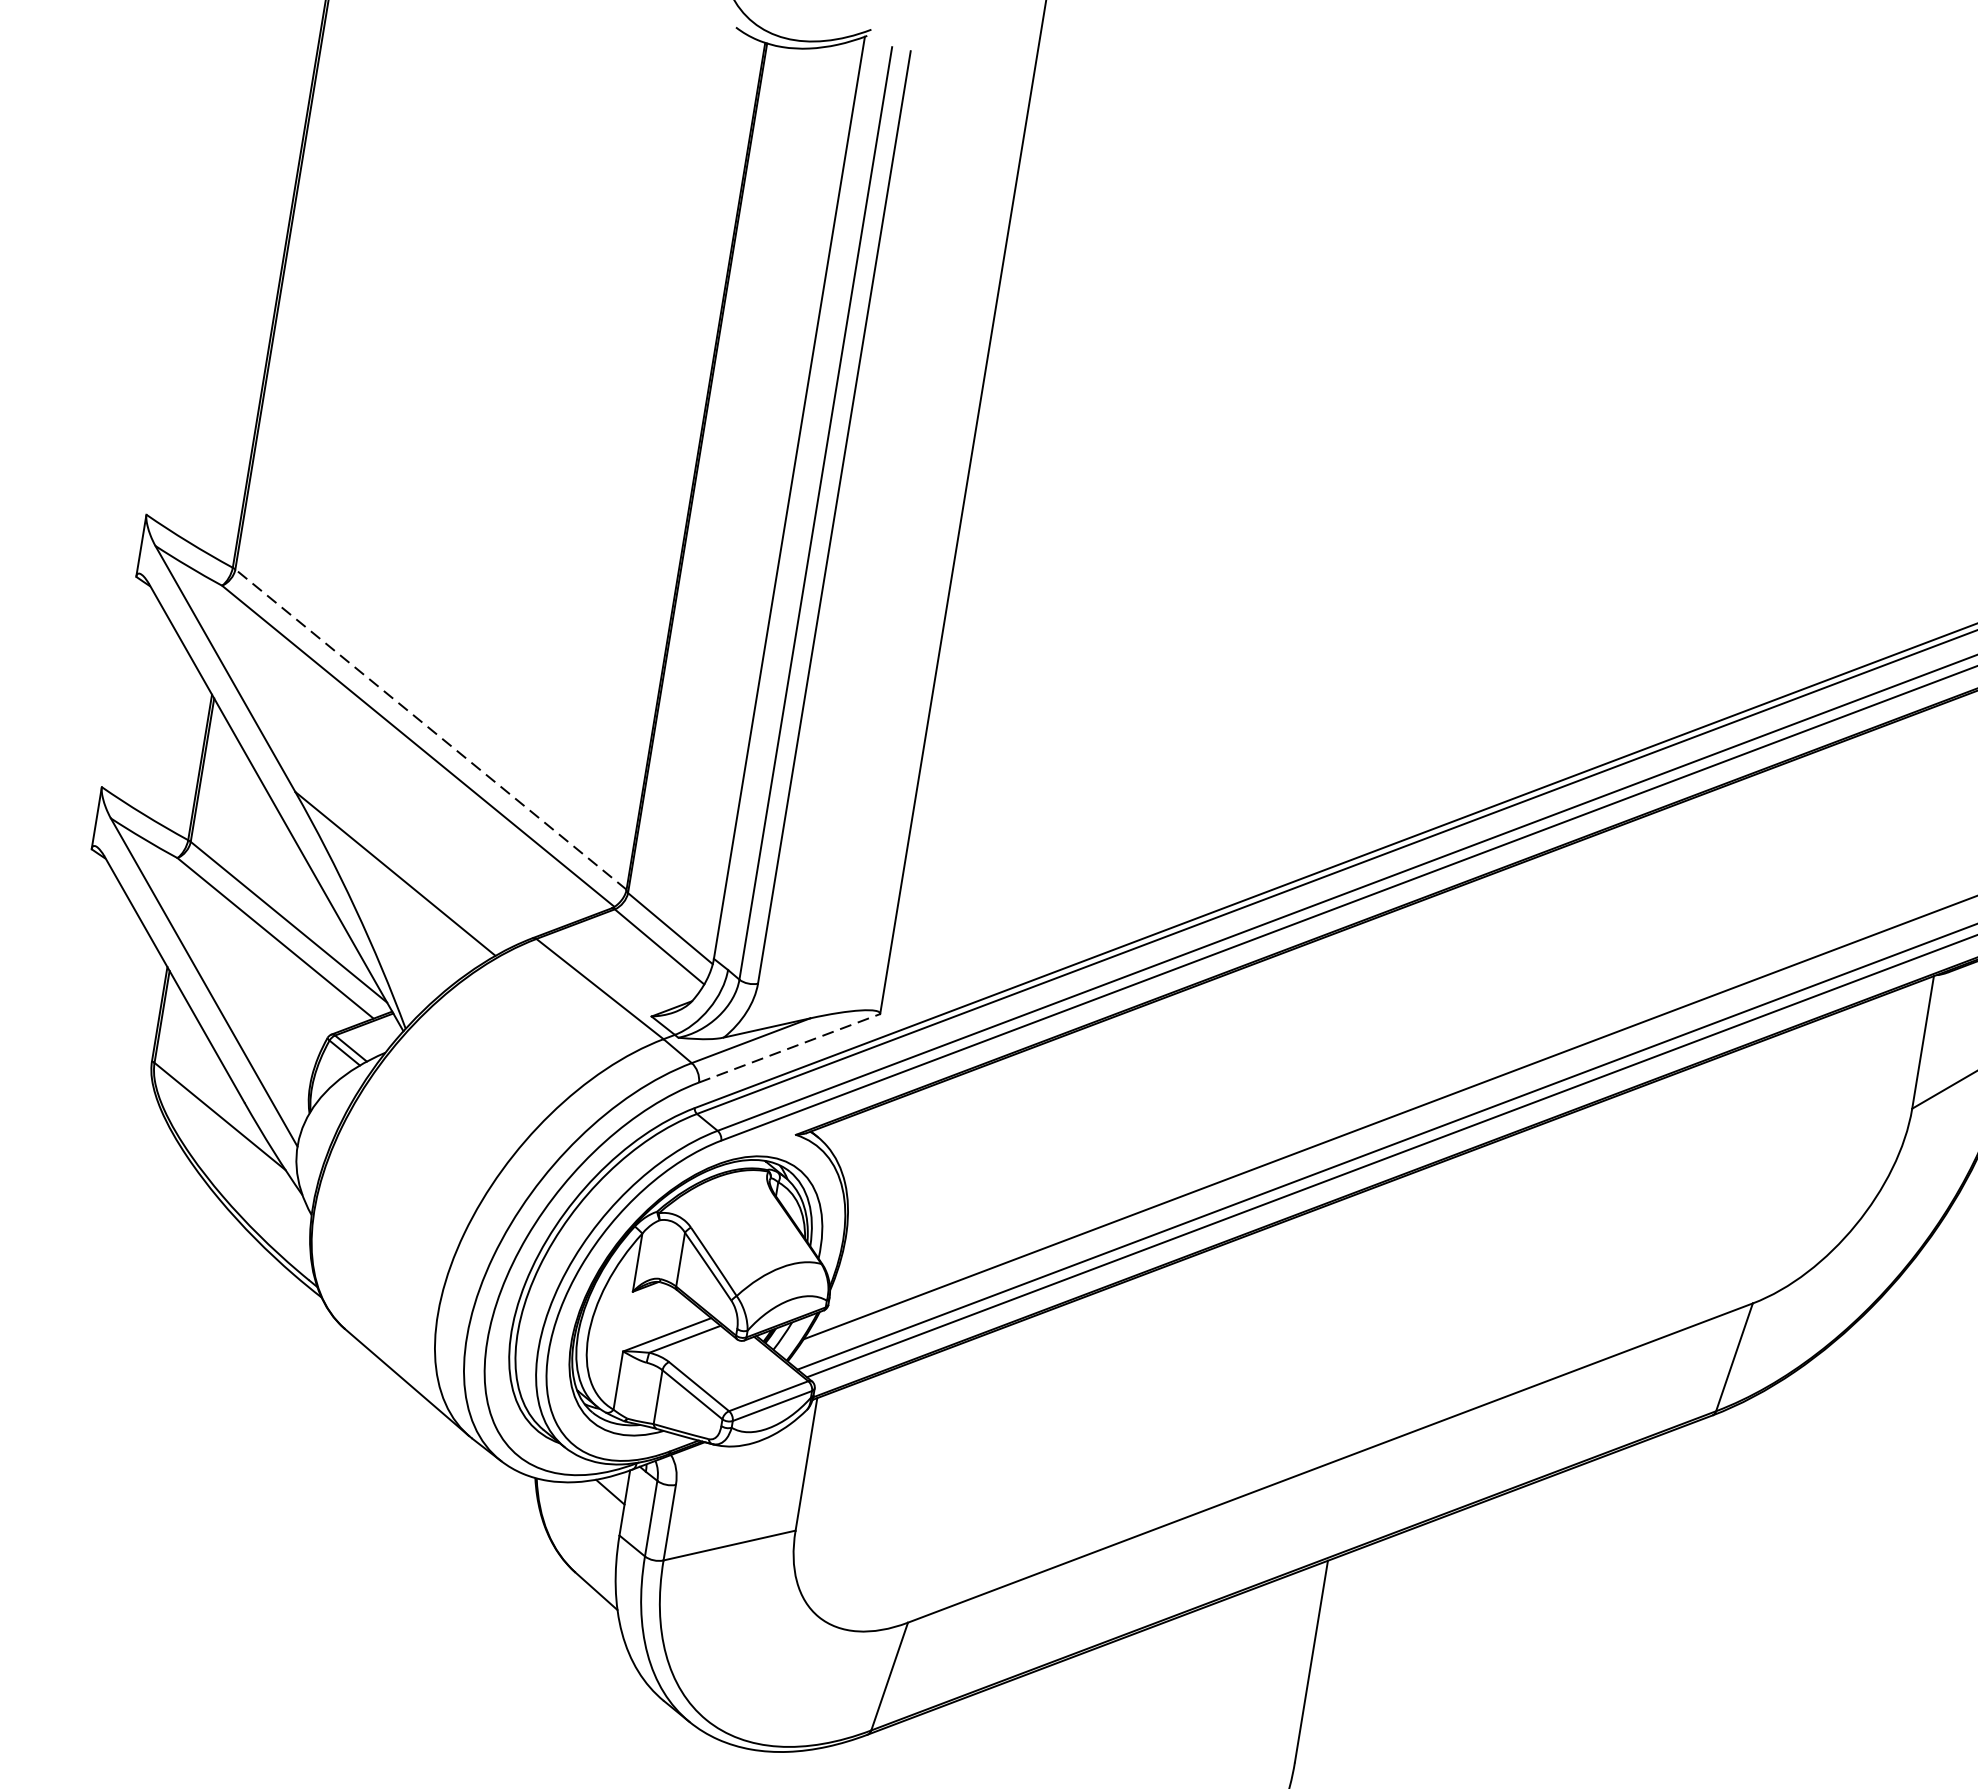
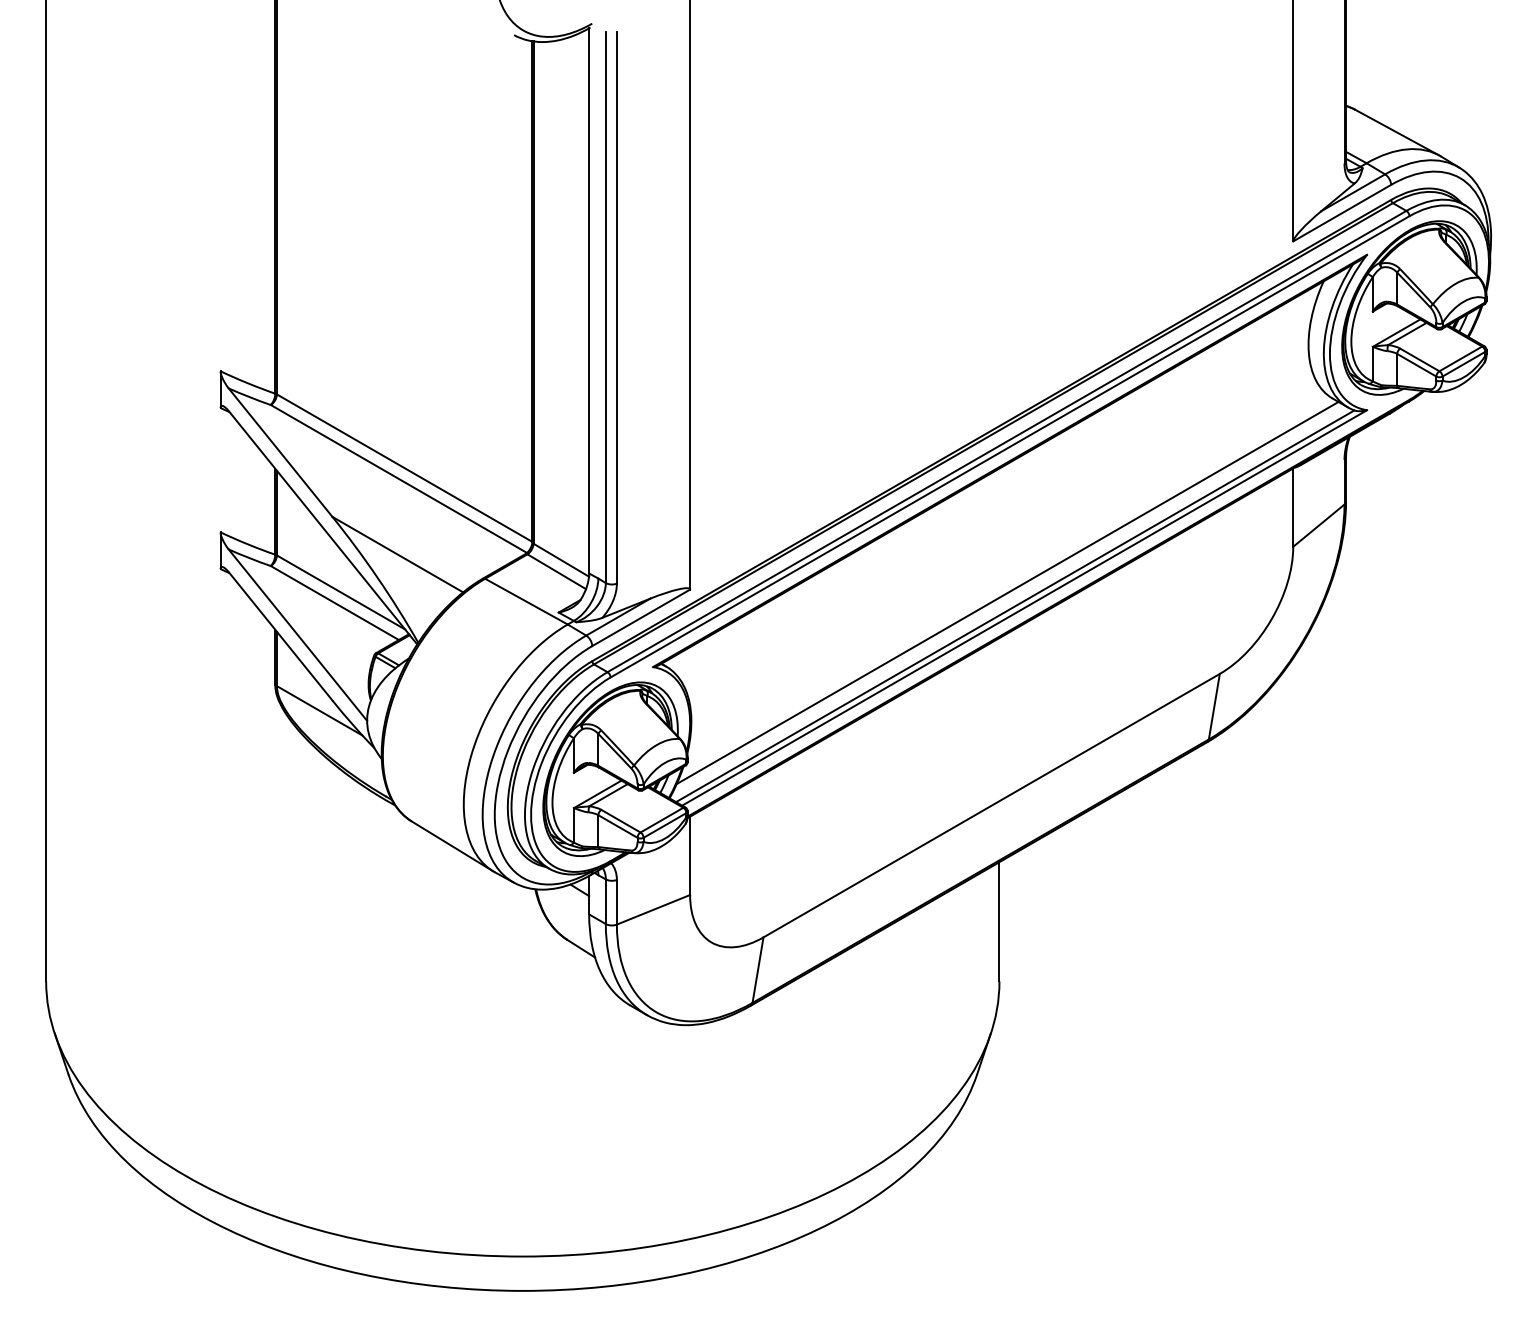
line: (430, 728) -> (404, 467), dashed -> solid
line: (790, 1047) -> (641, 617), dashed -> solid

